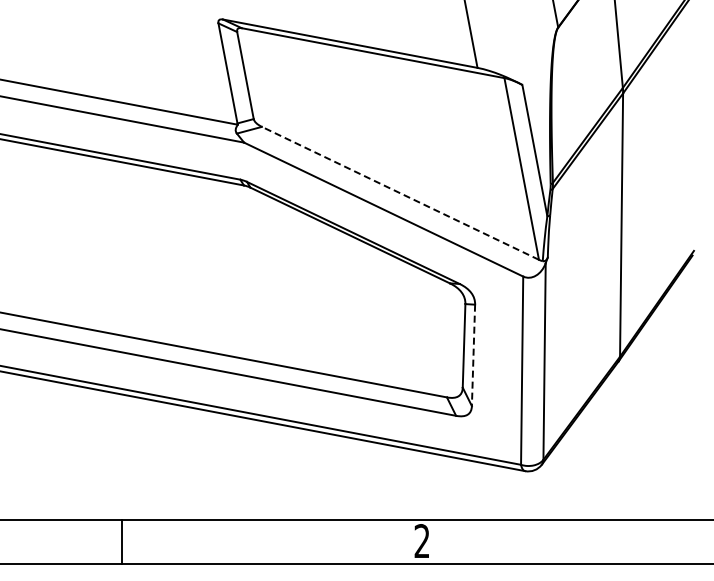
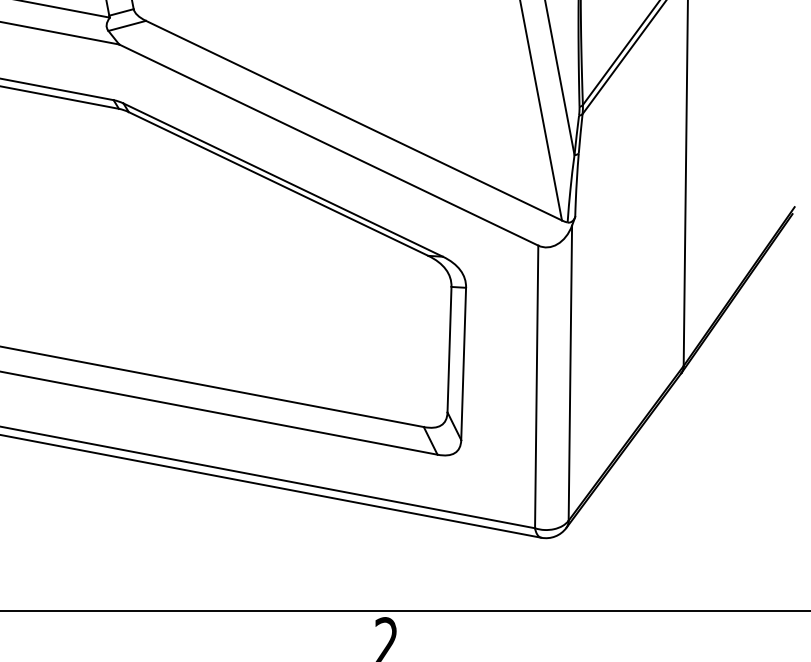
line: (400, 193) -> (354, 120), dashed -> solid
line: (473, 355) -> (463, 364), dashed -> solid

